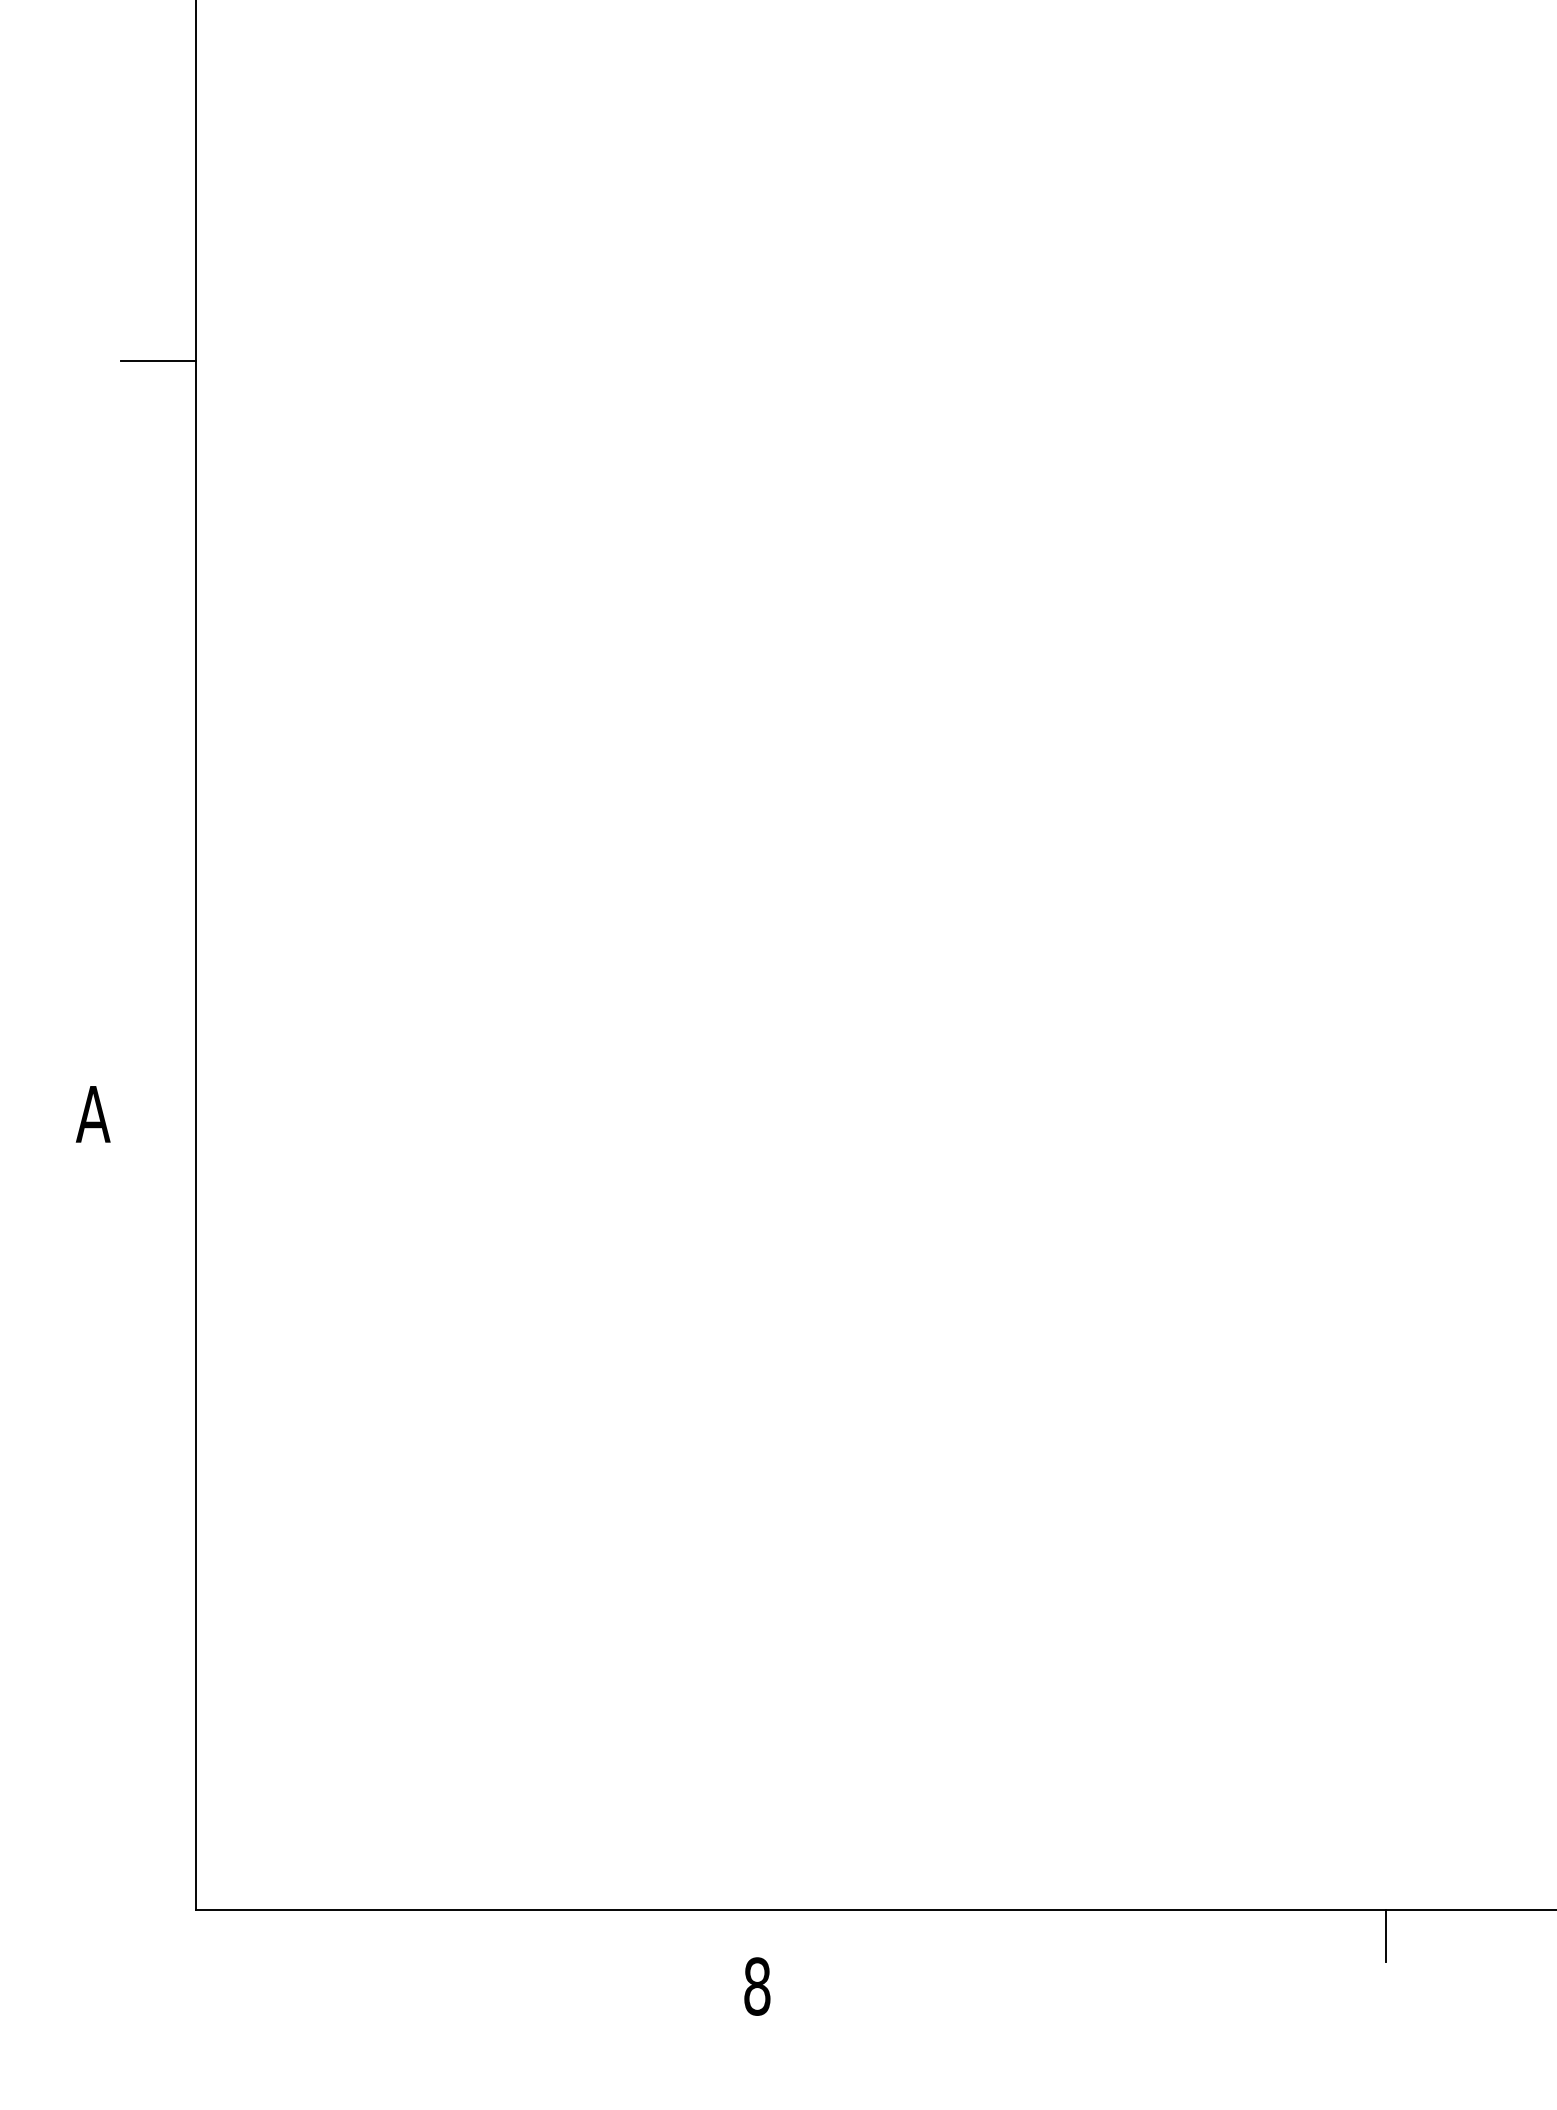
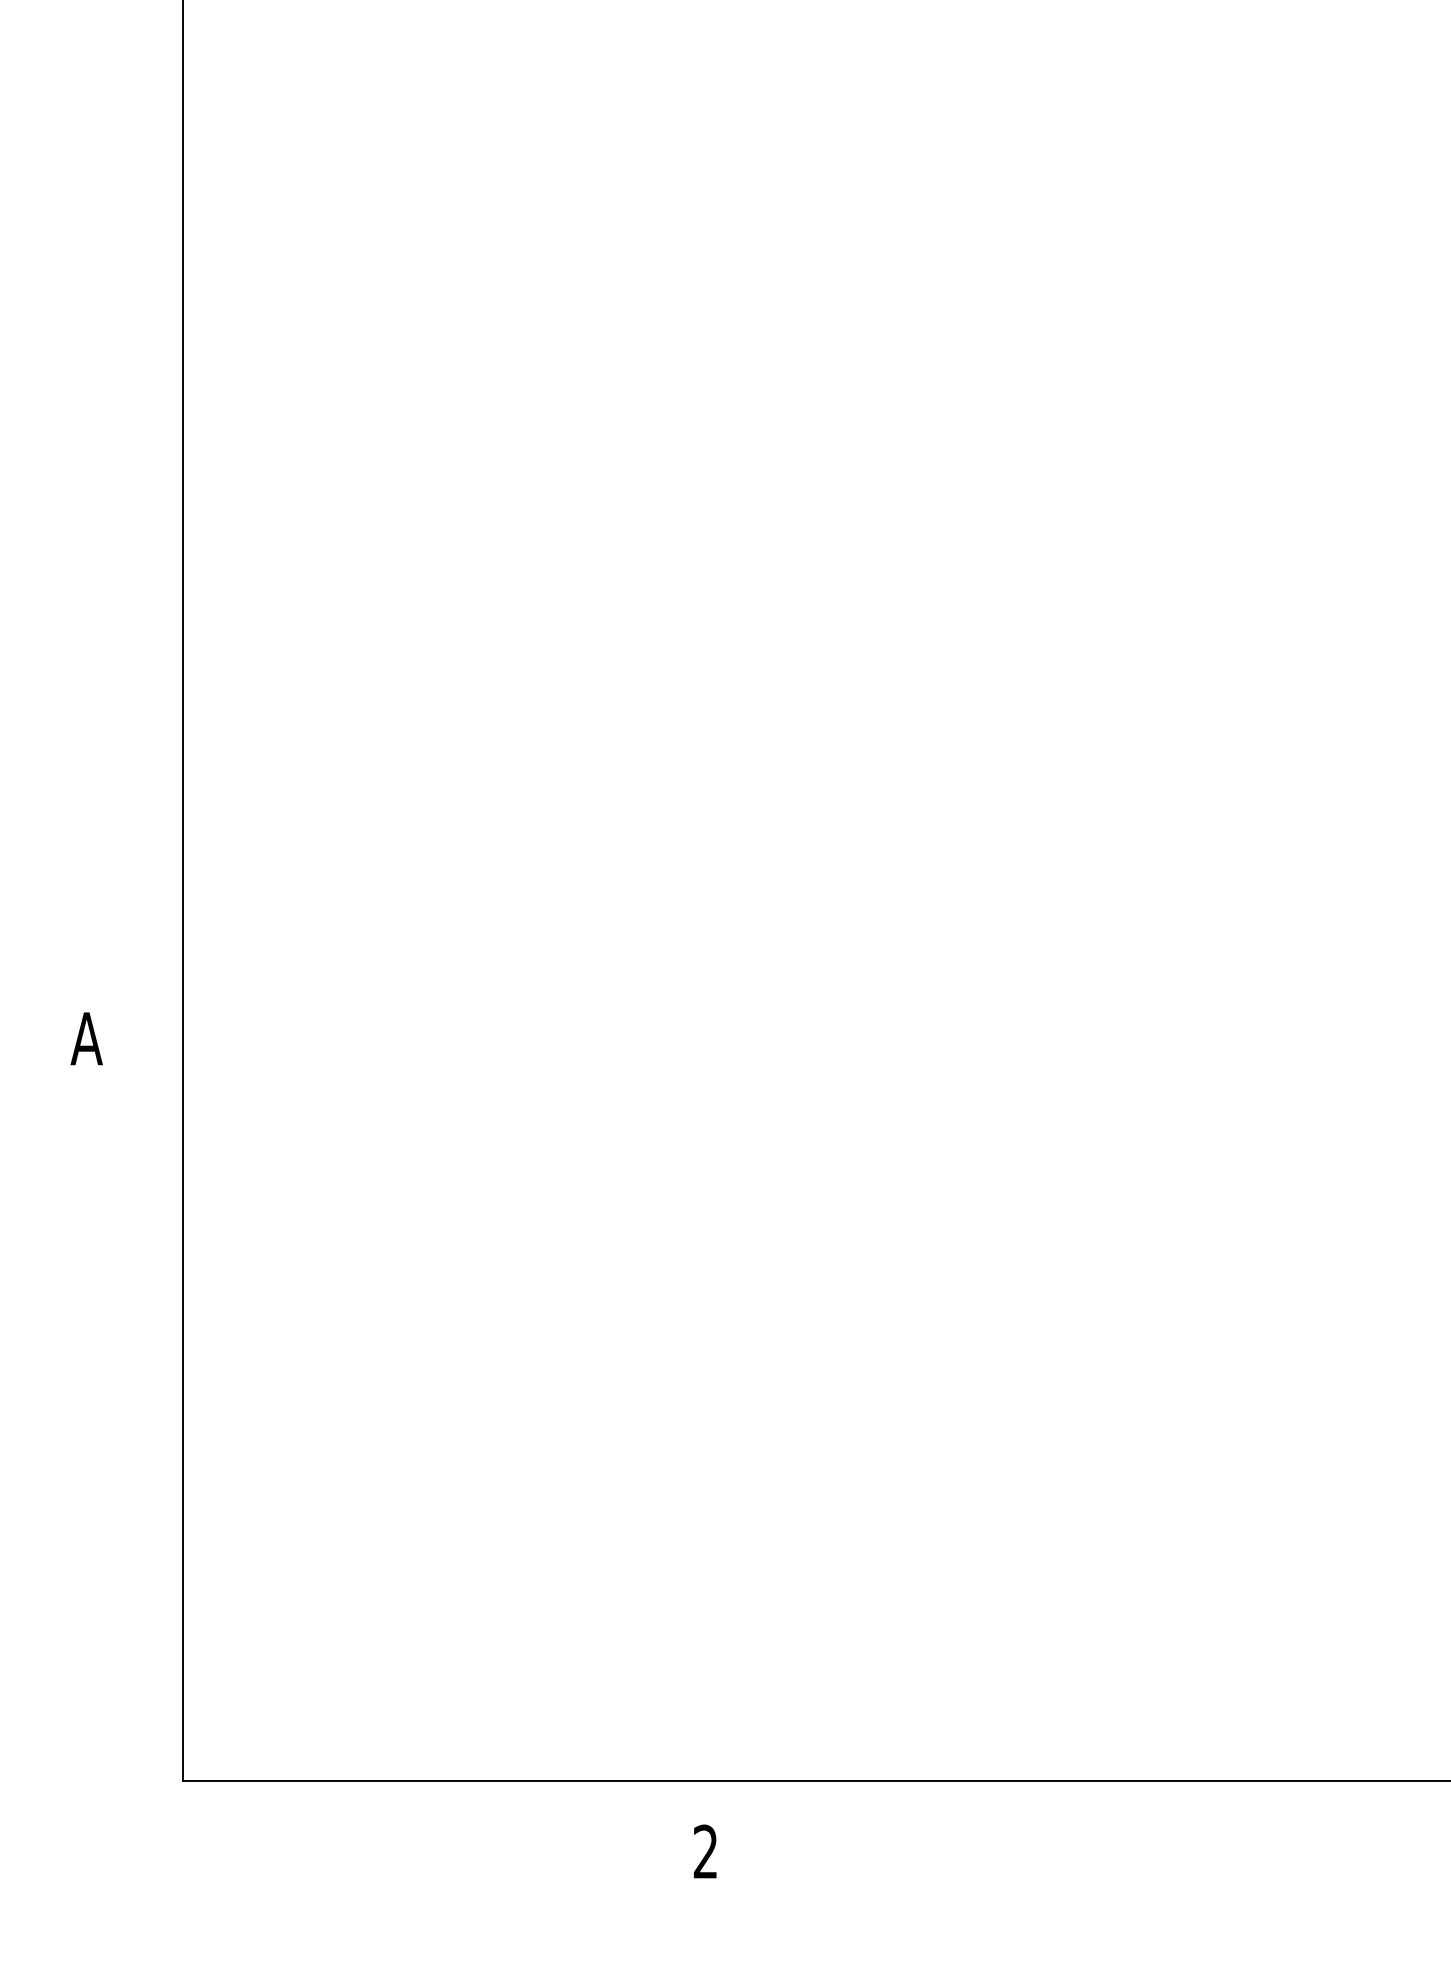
line: (158, 361) -> (147, 337), removed
line: (1386, 1935) -> (1292, 1804), removed
text: (757, 1986) -> (705, 1851), 8 -> 2

